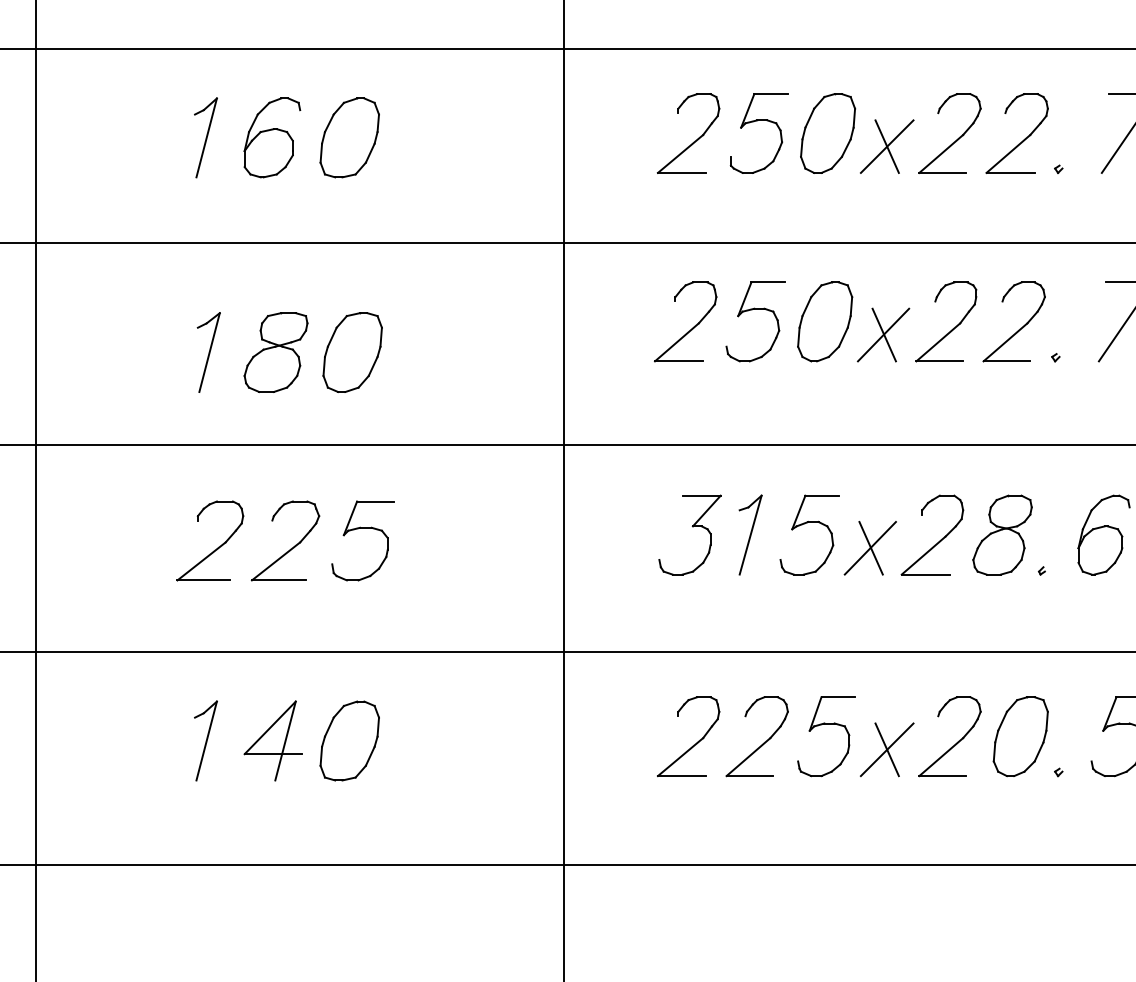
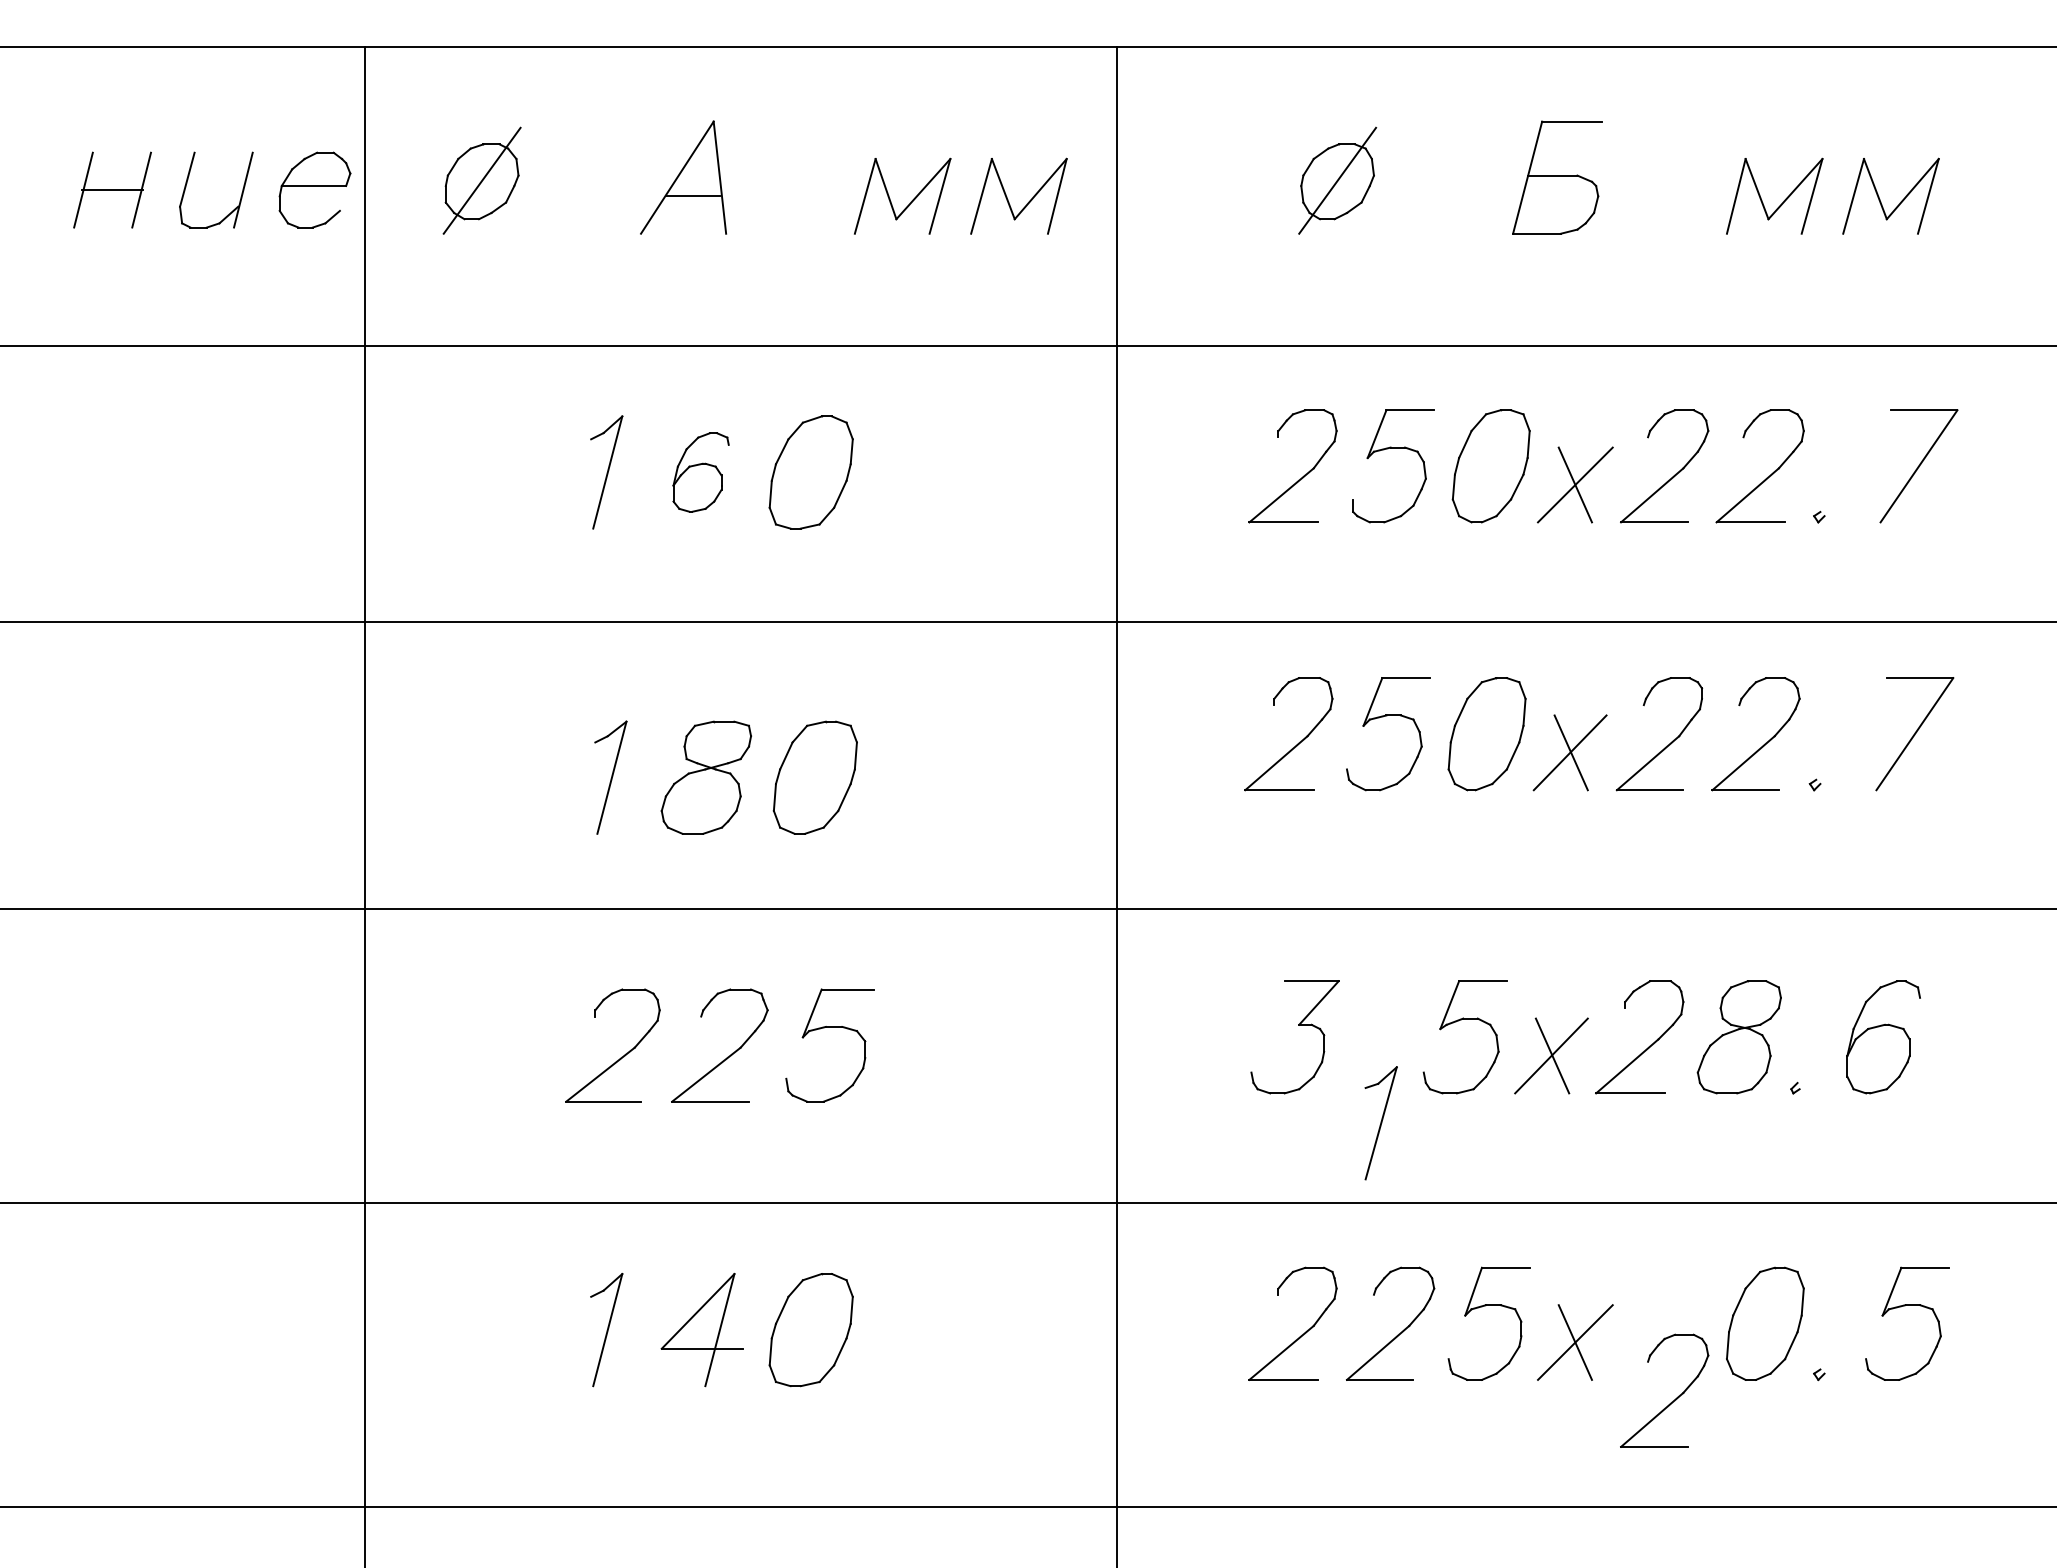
part: (271, 137) -> (700, 472), size x0.7
part: (750, 535) -> (1380, 1123), moved
part: (954, 744) -> (1671, 1401), moved

